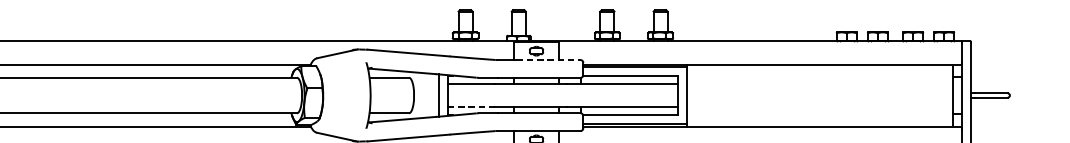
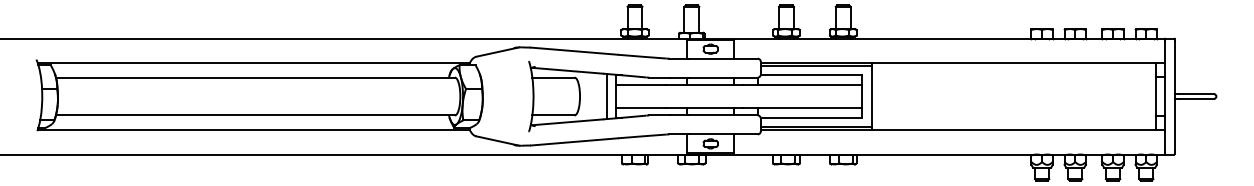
line: (548, 59) -> (723, 58), dashed -> solid
line: (471, 106) -> (641, 108), dashed -> solid

